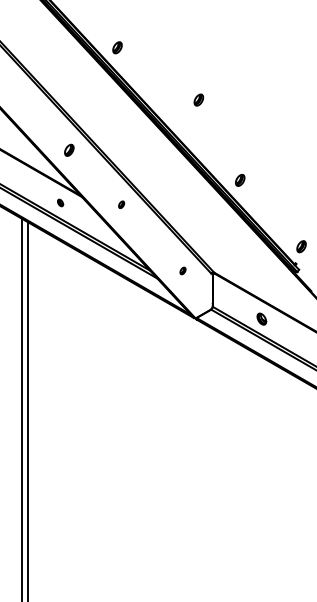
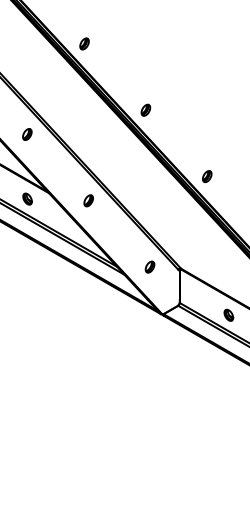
part: (198, 99) -> (145, 109), moved
part: (69, 149) -> (27, 133), moved
part: (60, 202) -> (27, 198), size x1.67
part: (121, 204) -> (88, 200), size x1.67
part: (182, 270) -> (149, 266), size x1.67

